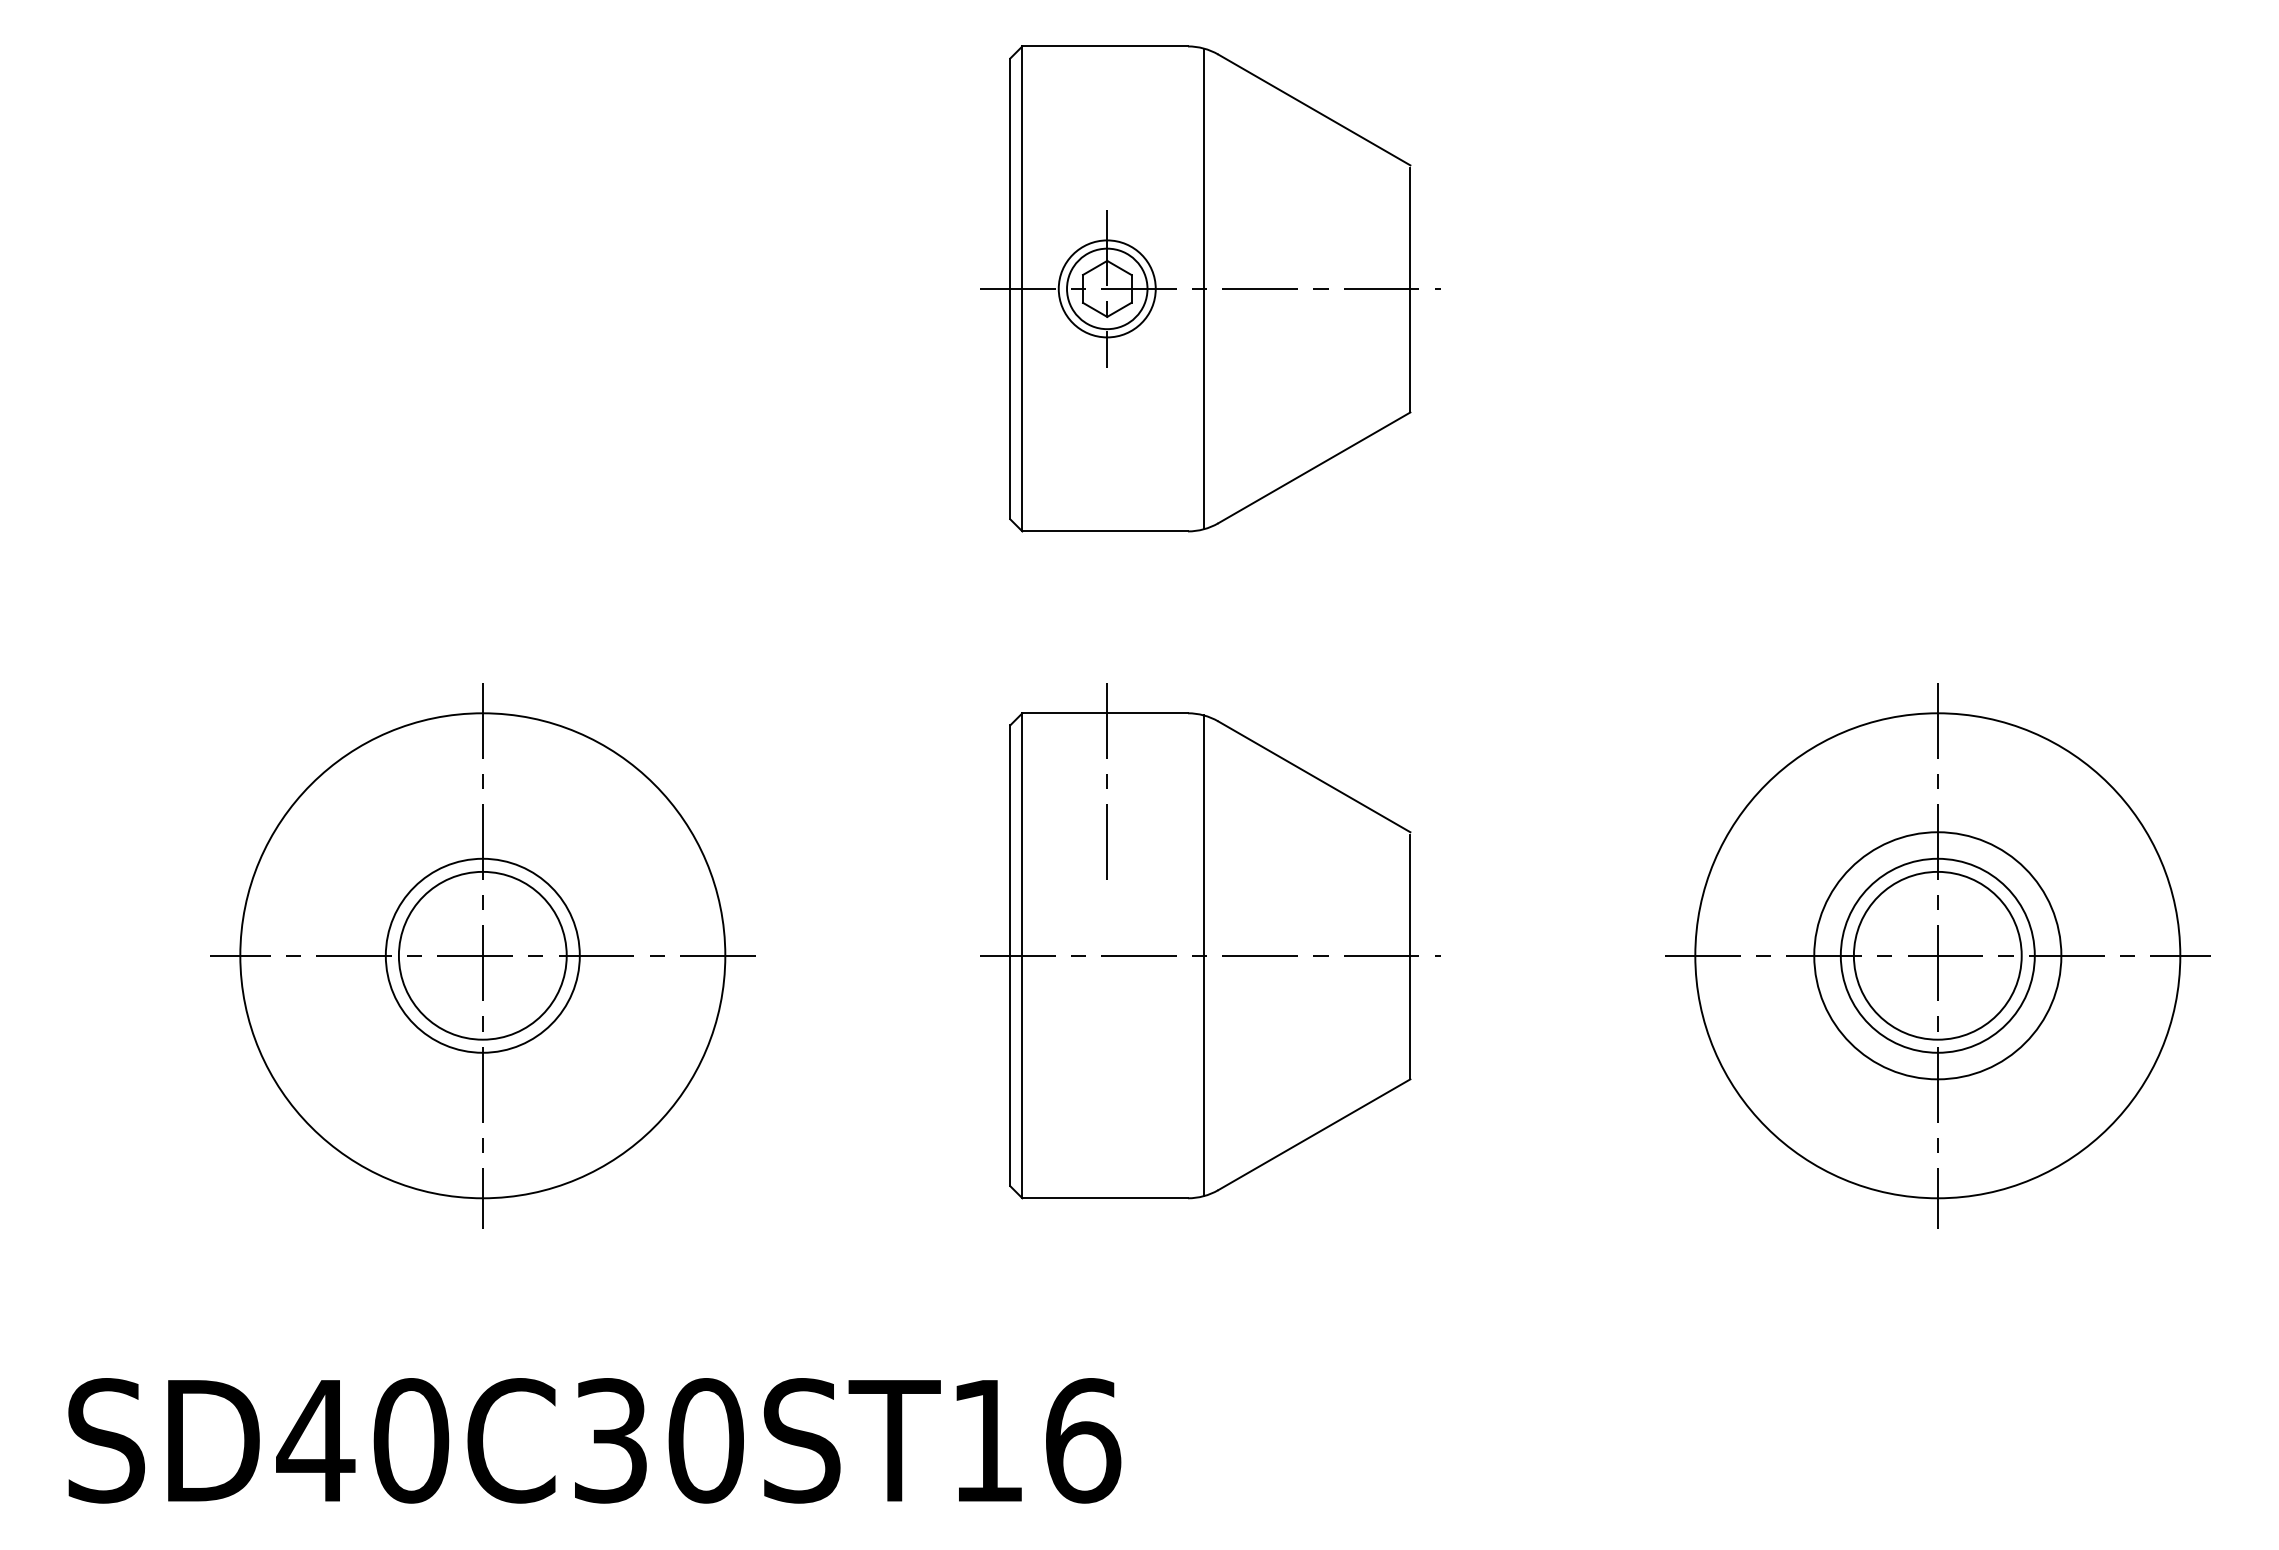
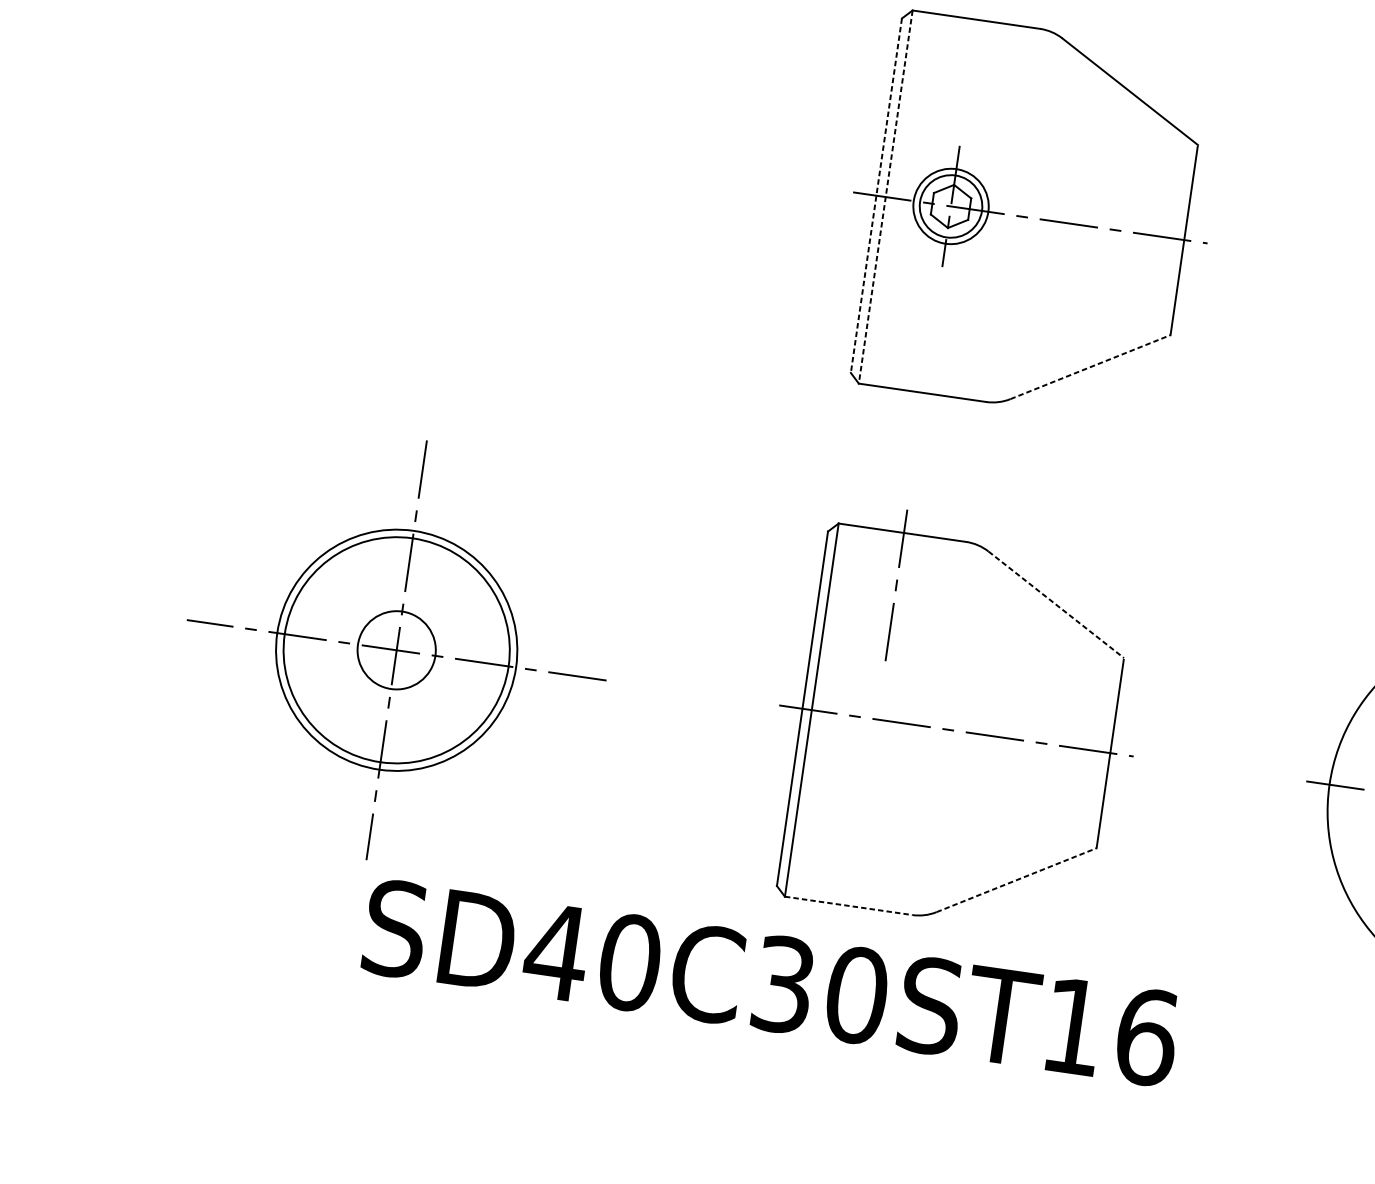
line: (1204, 288) -> (1025, 216), removed
line: (1010, 289) -> (876, 196), solid -> dashed
line: (1022, 289) -> (885, 197), solid -> dashed
line: (1314, 467) -> (1090, 366), solid -> dashed
line: (1314, 776) -> (1056, 604), solid -> dashed
circle: (482, 955) -> (396, 650), size x0.6
circle: (482, 955) -> (396, 650), size x0.6
circle: (482, 955) -> (396, 650), size x1.6
line: (1204, 955) -> (951, 730), removed
line: (1314, 1134) -> (1016, 879), solid -> dashed
line: (1105, 1198) -> (848, 906), solid -> dashed
text: (594, 1440) -> (771, 982), moved

